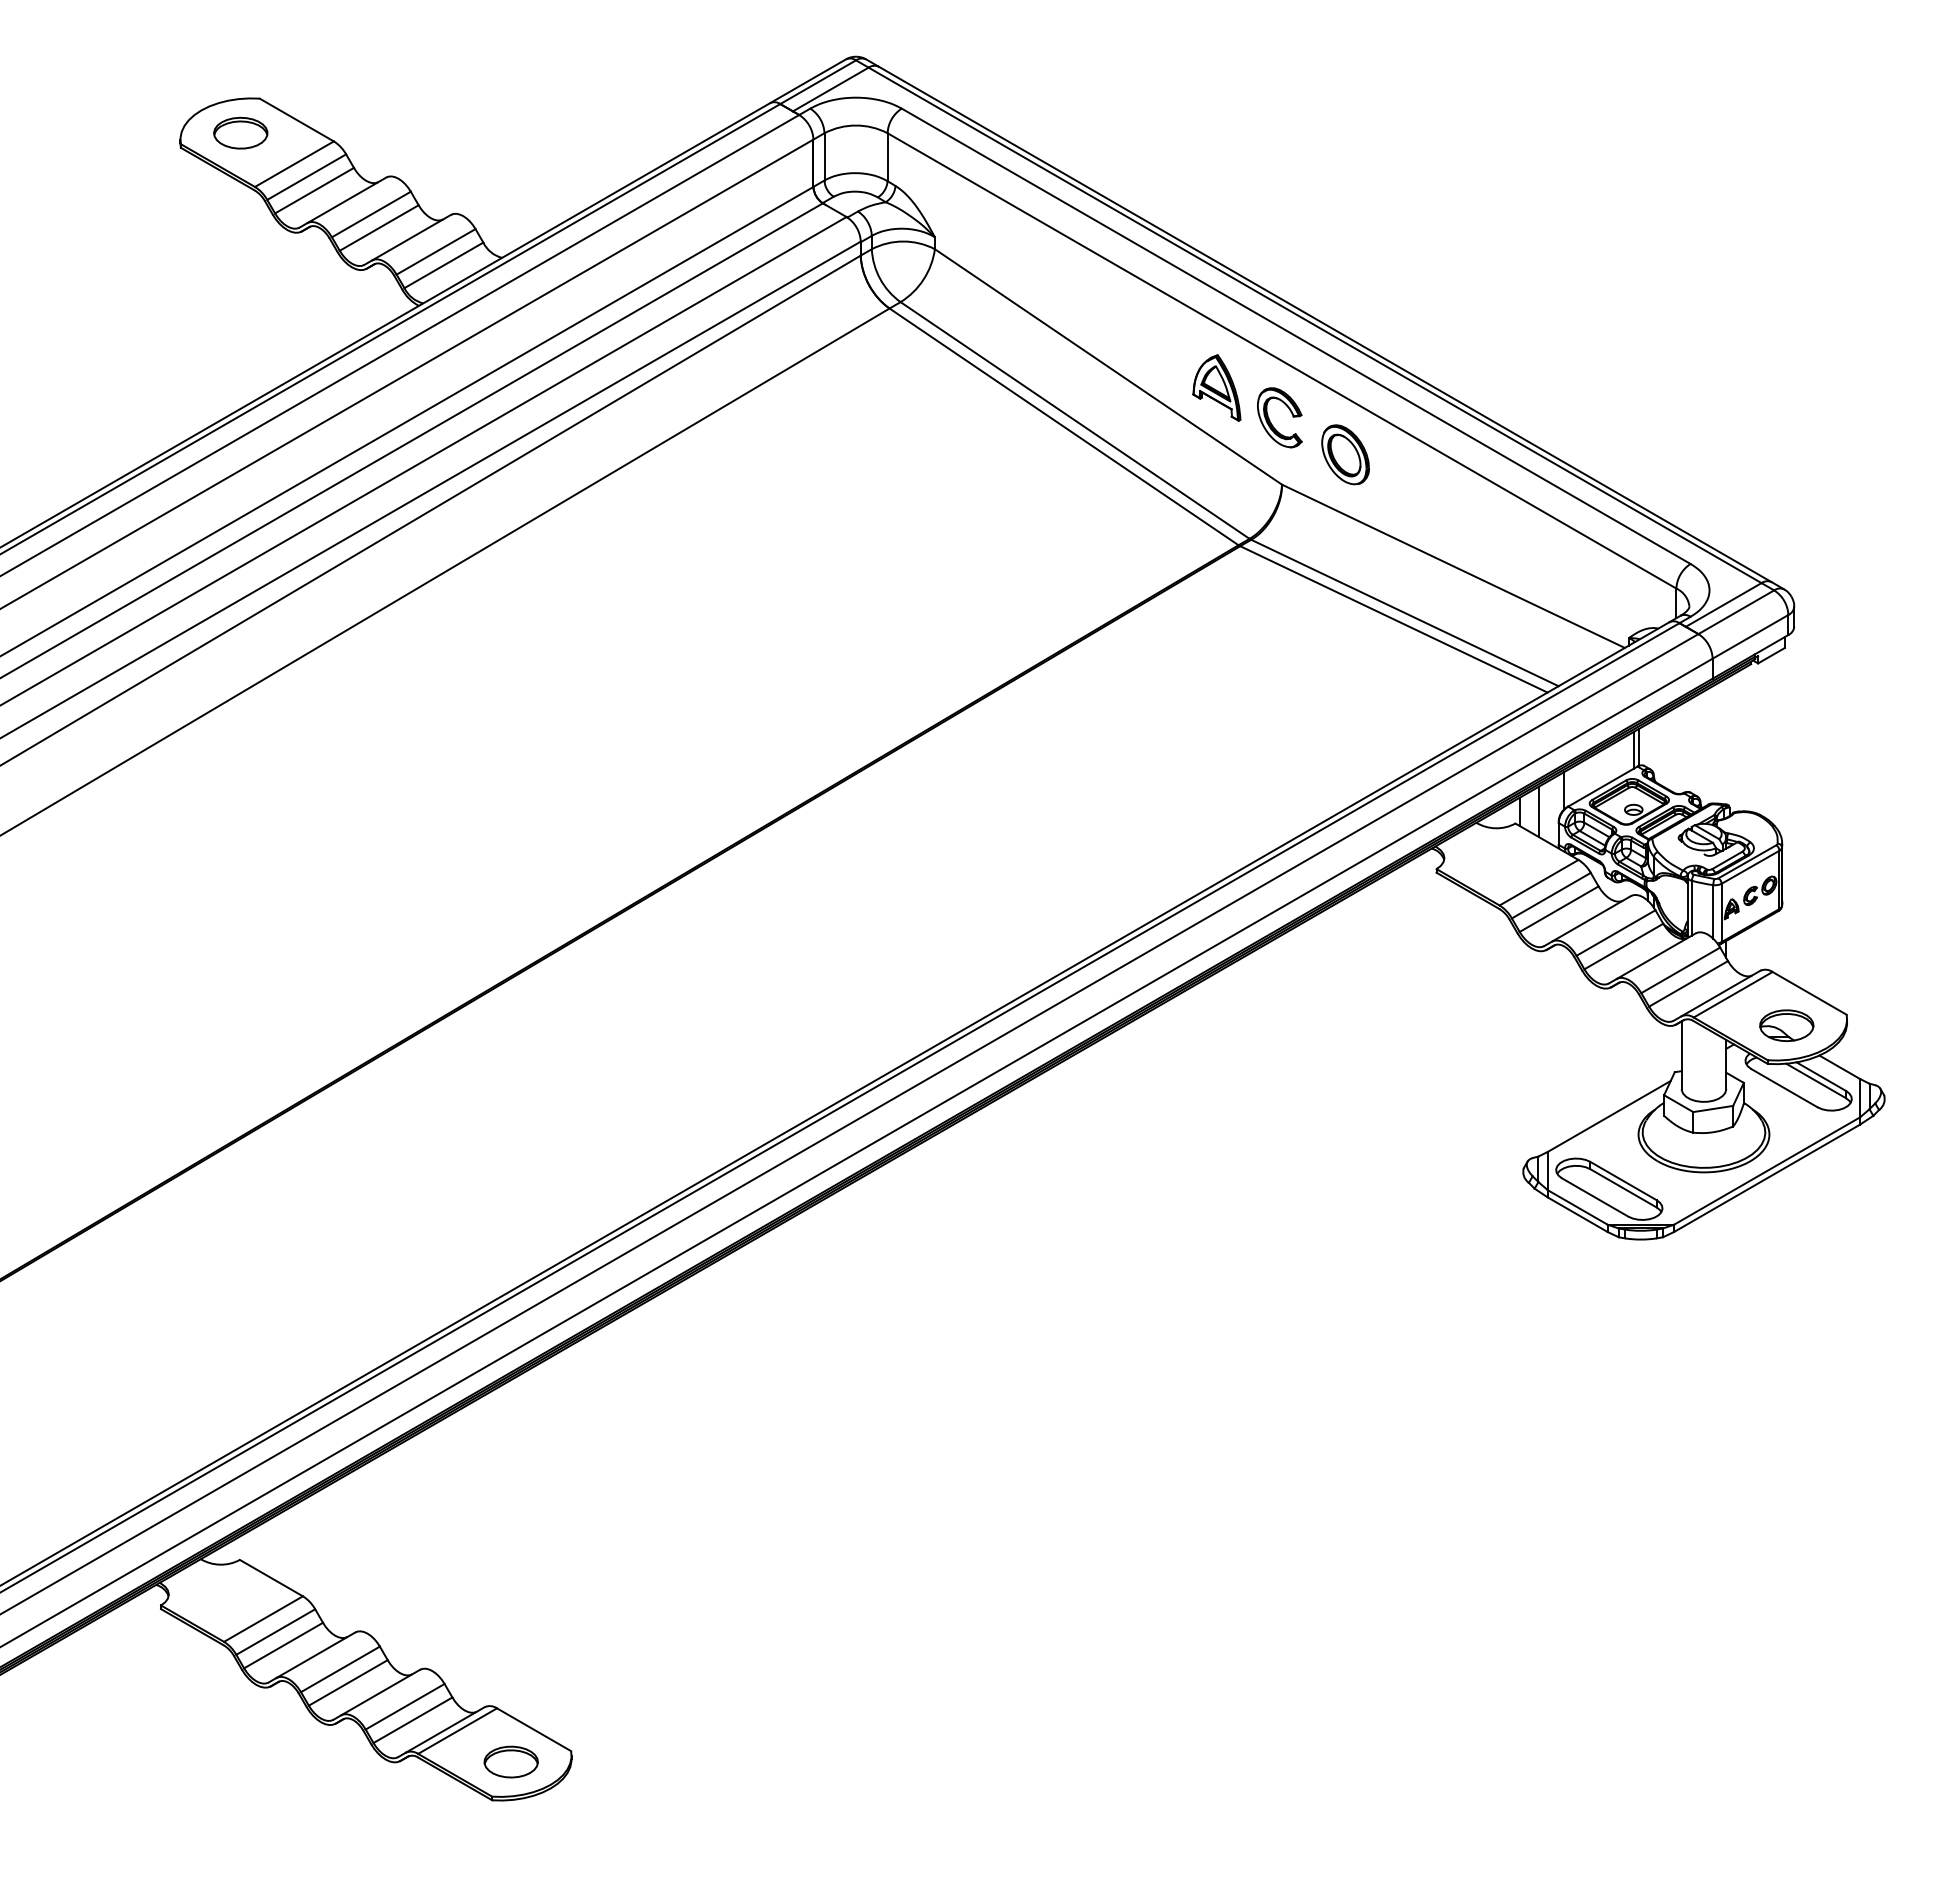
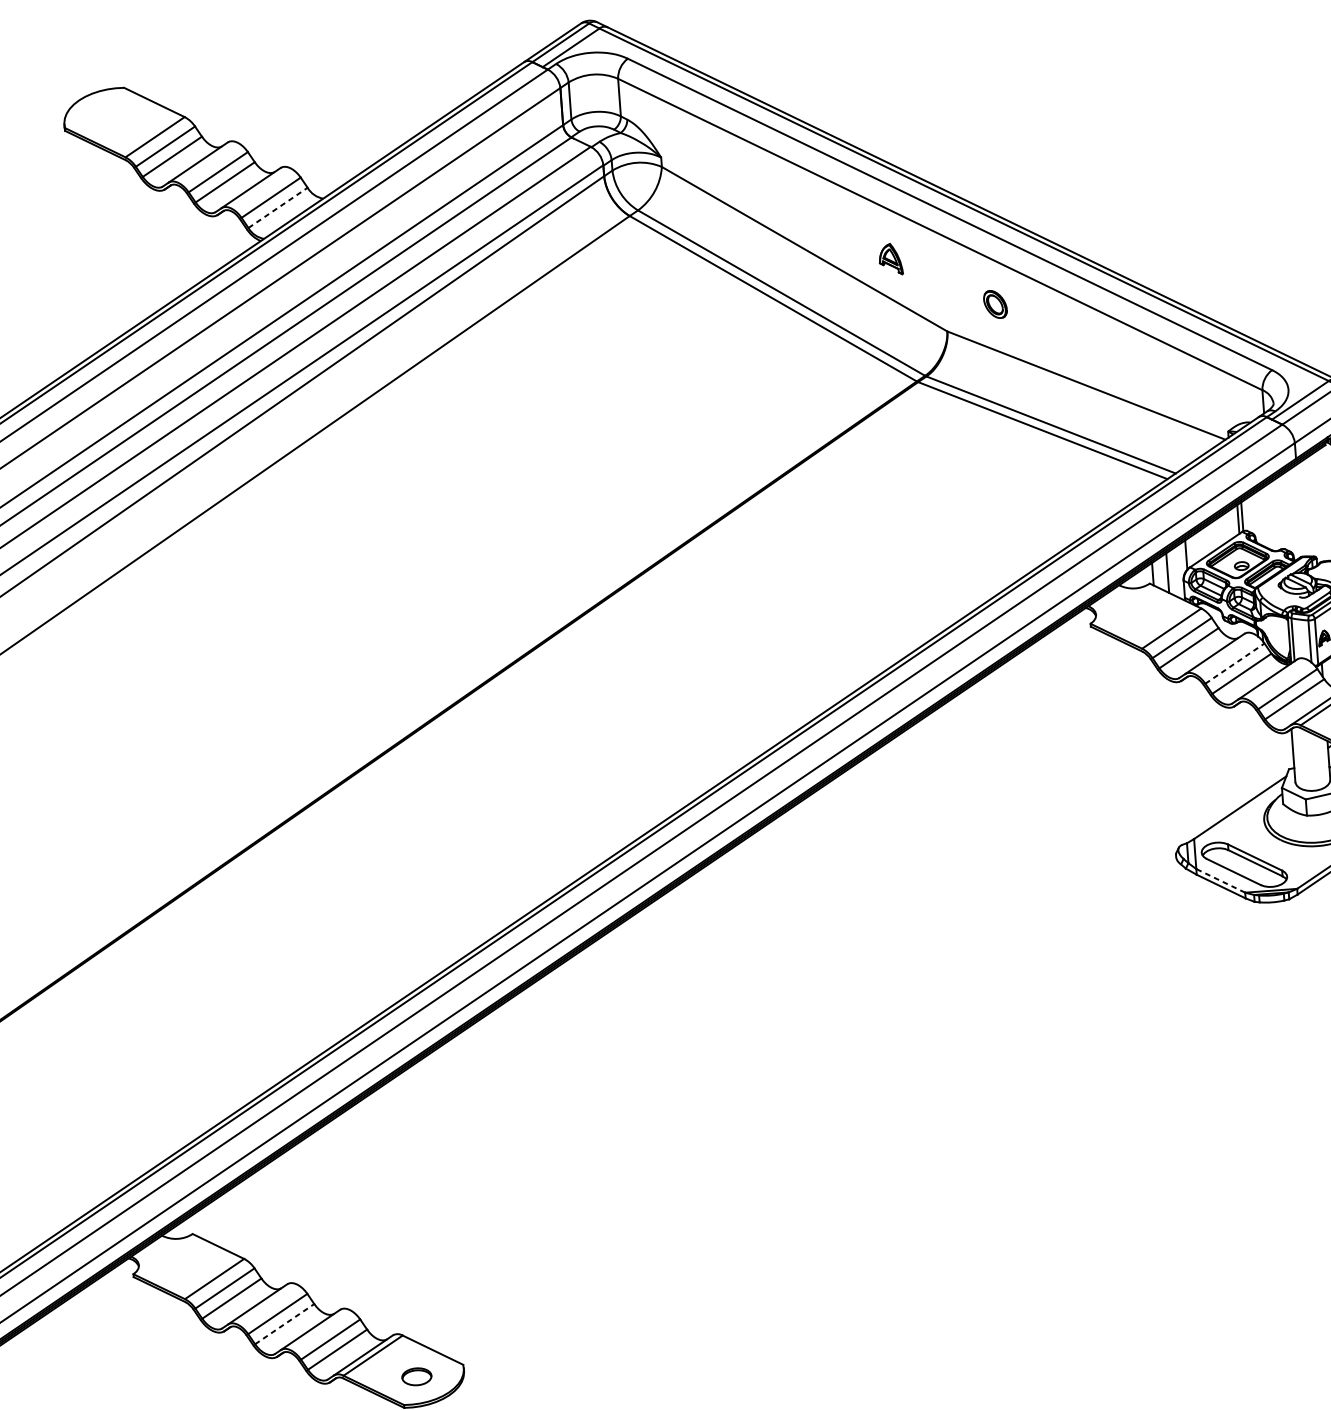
part: (240, 132) -> (111, 115), removed
line: (443, 265) -> (277, 208), solid -> dashed
part: (1216, 387) -> (890, 259), size x0.6
part: (1271, 422) -> (935, 283), removed
part: (1345, 454) -> (995, 304), size x0.6
line: (1616, 933) -> (1235, 663), solid -> dashed
line: (1577, 1207) -> (1220, 880), solid -> dashed
line: (348, 1682) -> (284, 1323), solid -> dashed
part: (510, 1761) -> (416, 1376), size x0.7

